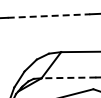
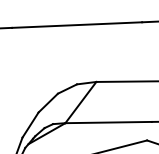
line: (49, 16) -> (77, 25), dashed -> solid
line: (68, 77) -> (107, 121), dashed -> solid

